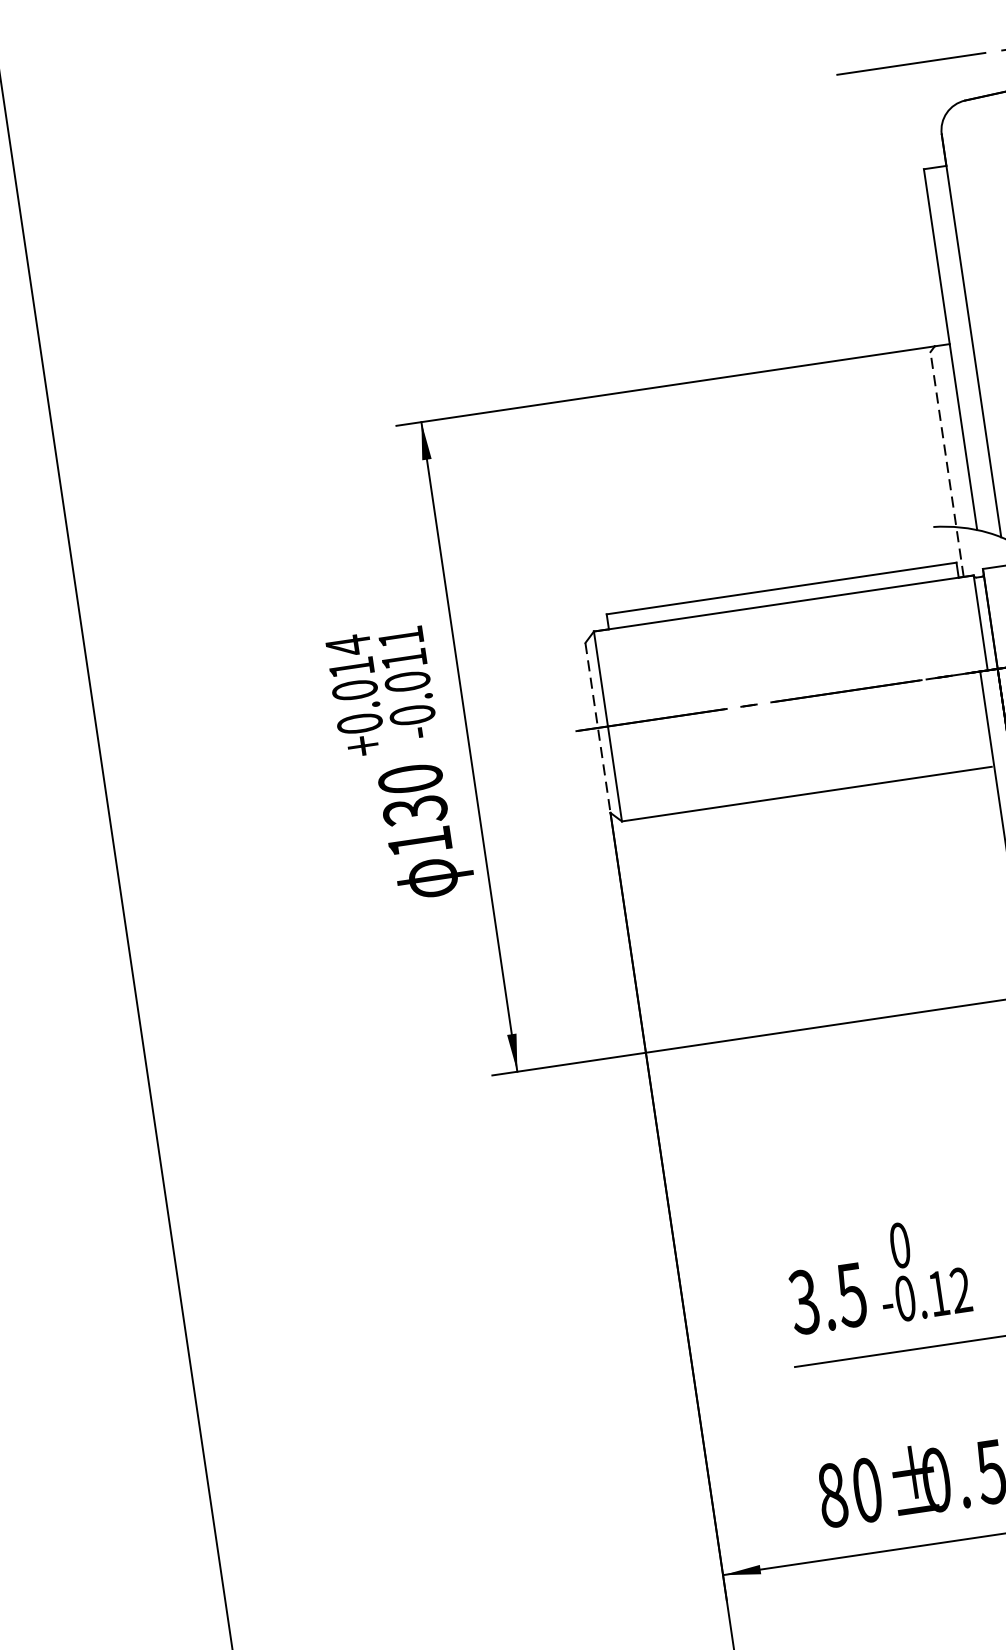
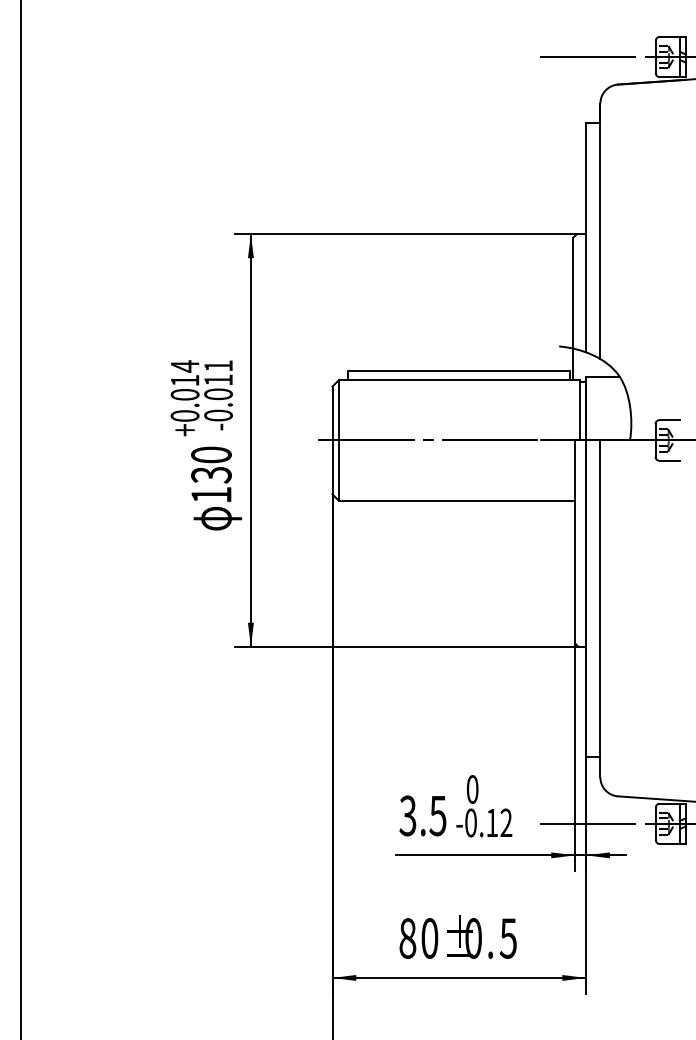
line: (947, 463) -> (573, 308), dashed -> solid
line: (597, 727) -> (332, 440), dashed -> solid

